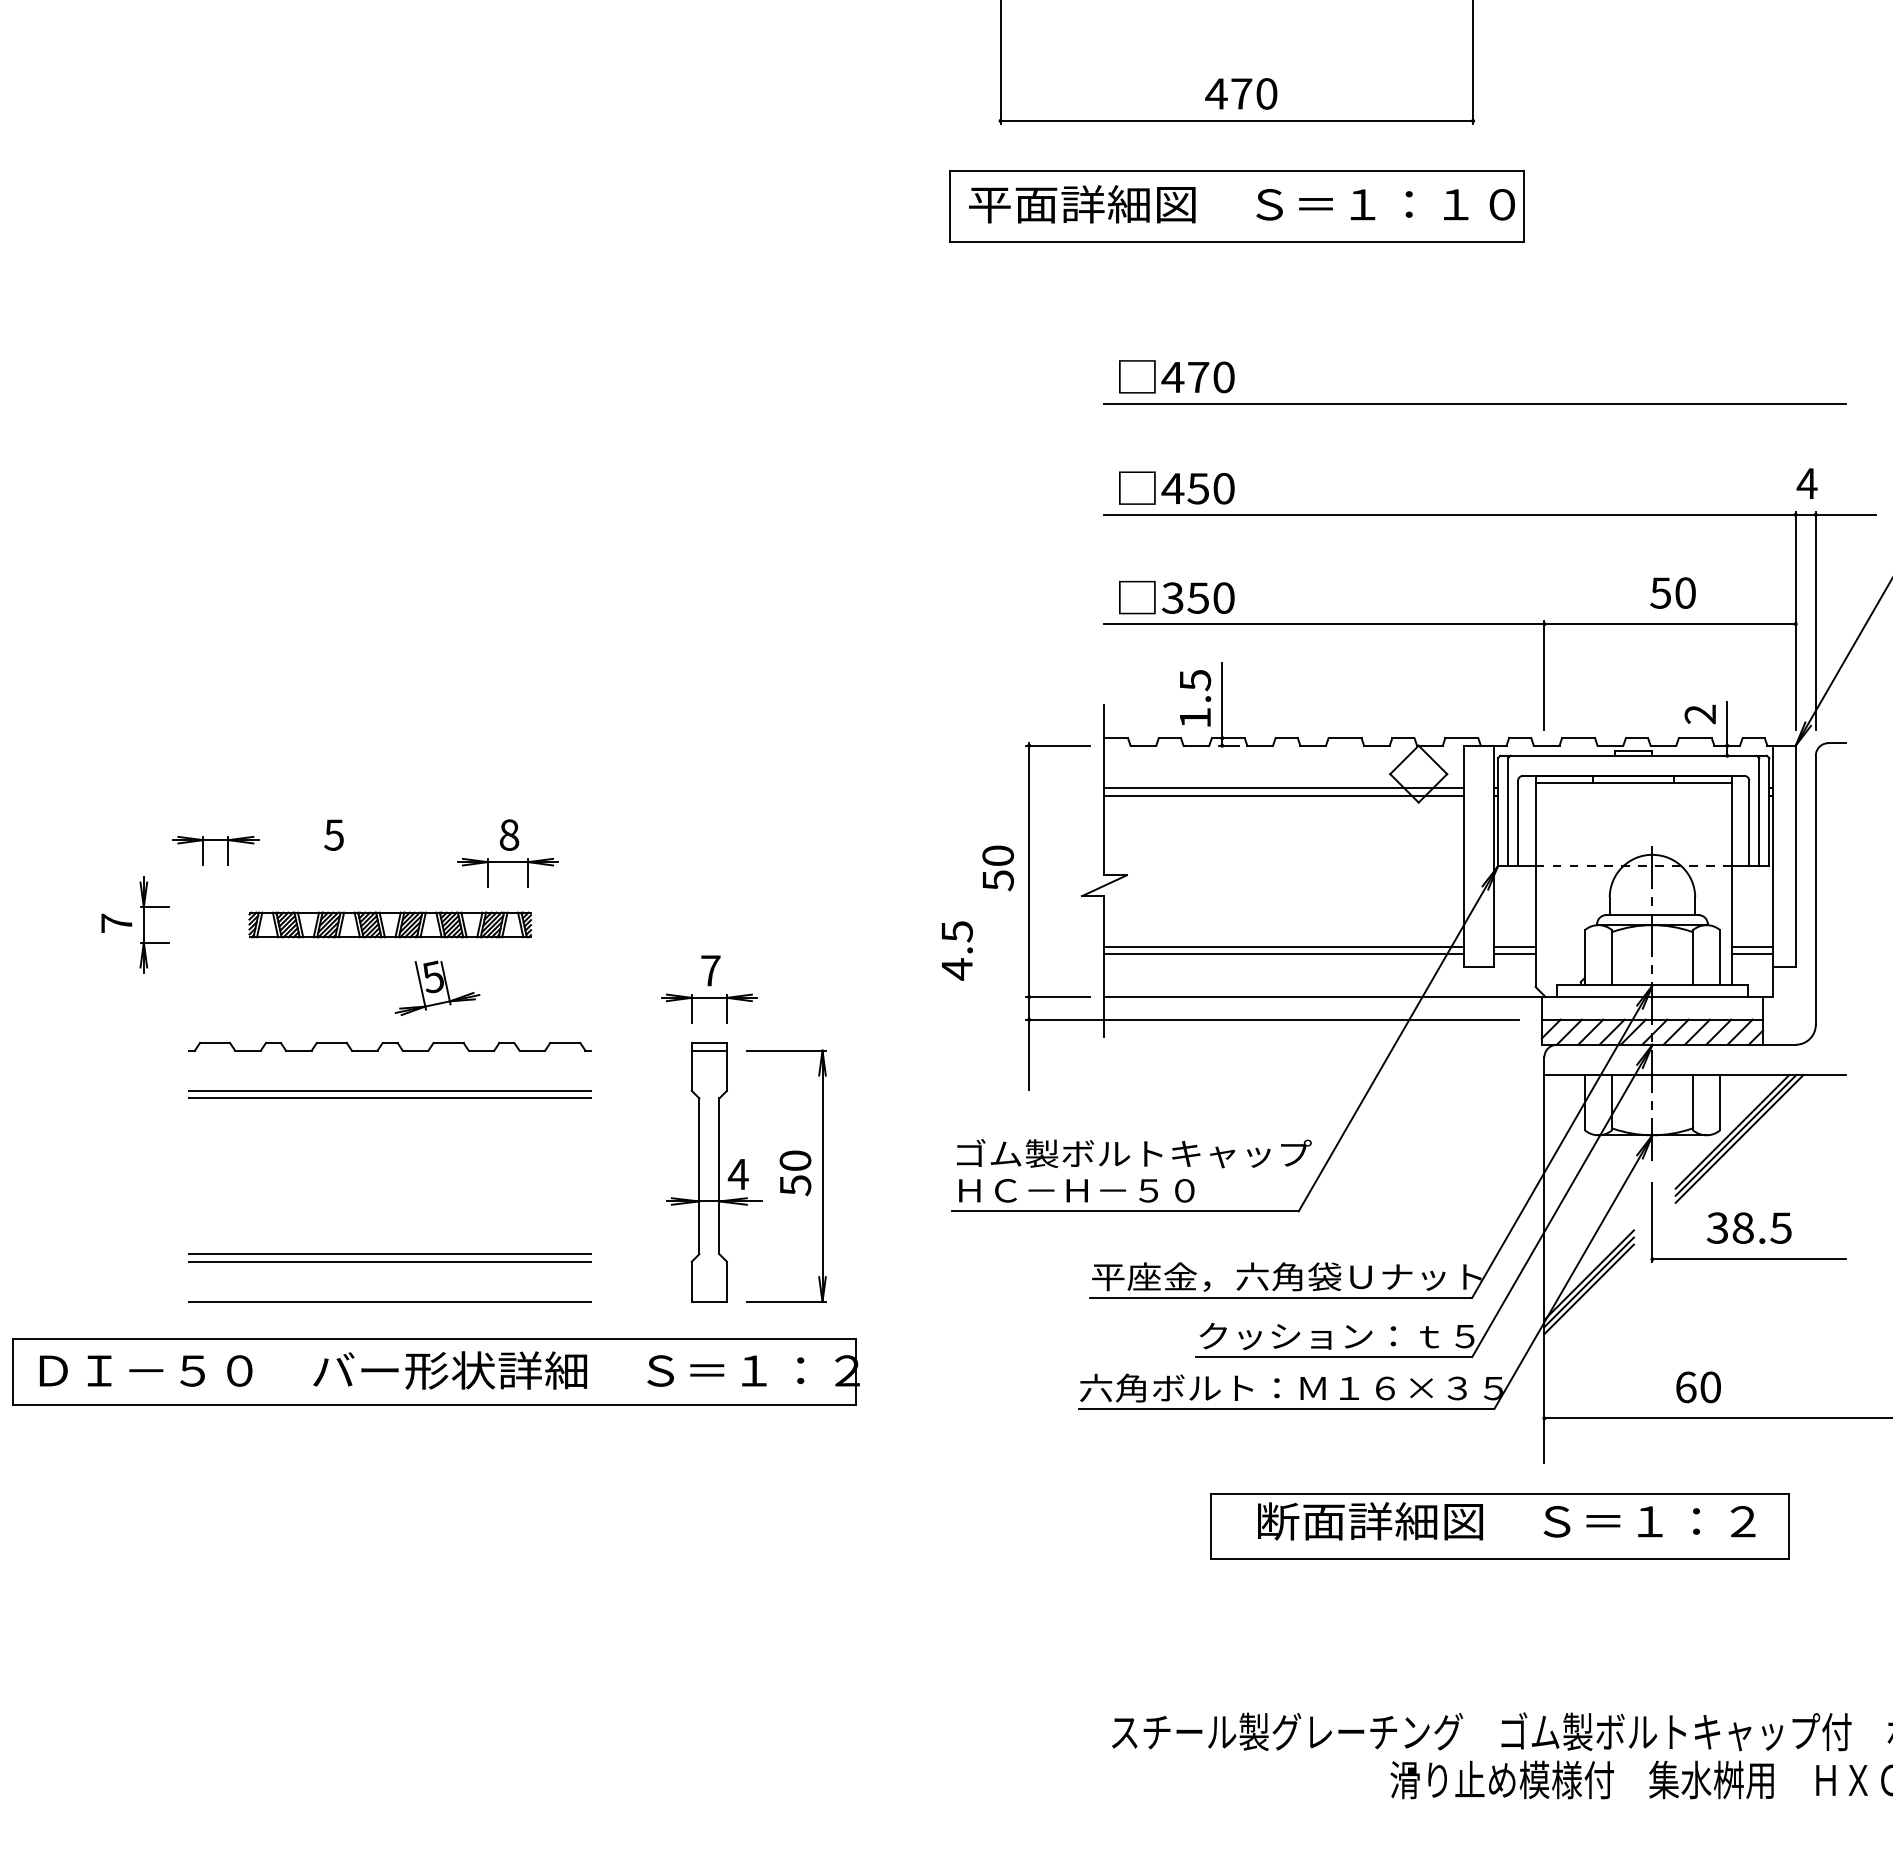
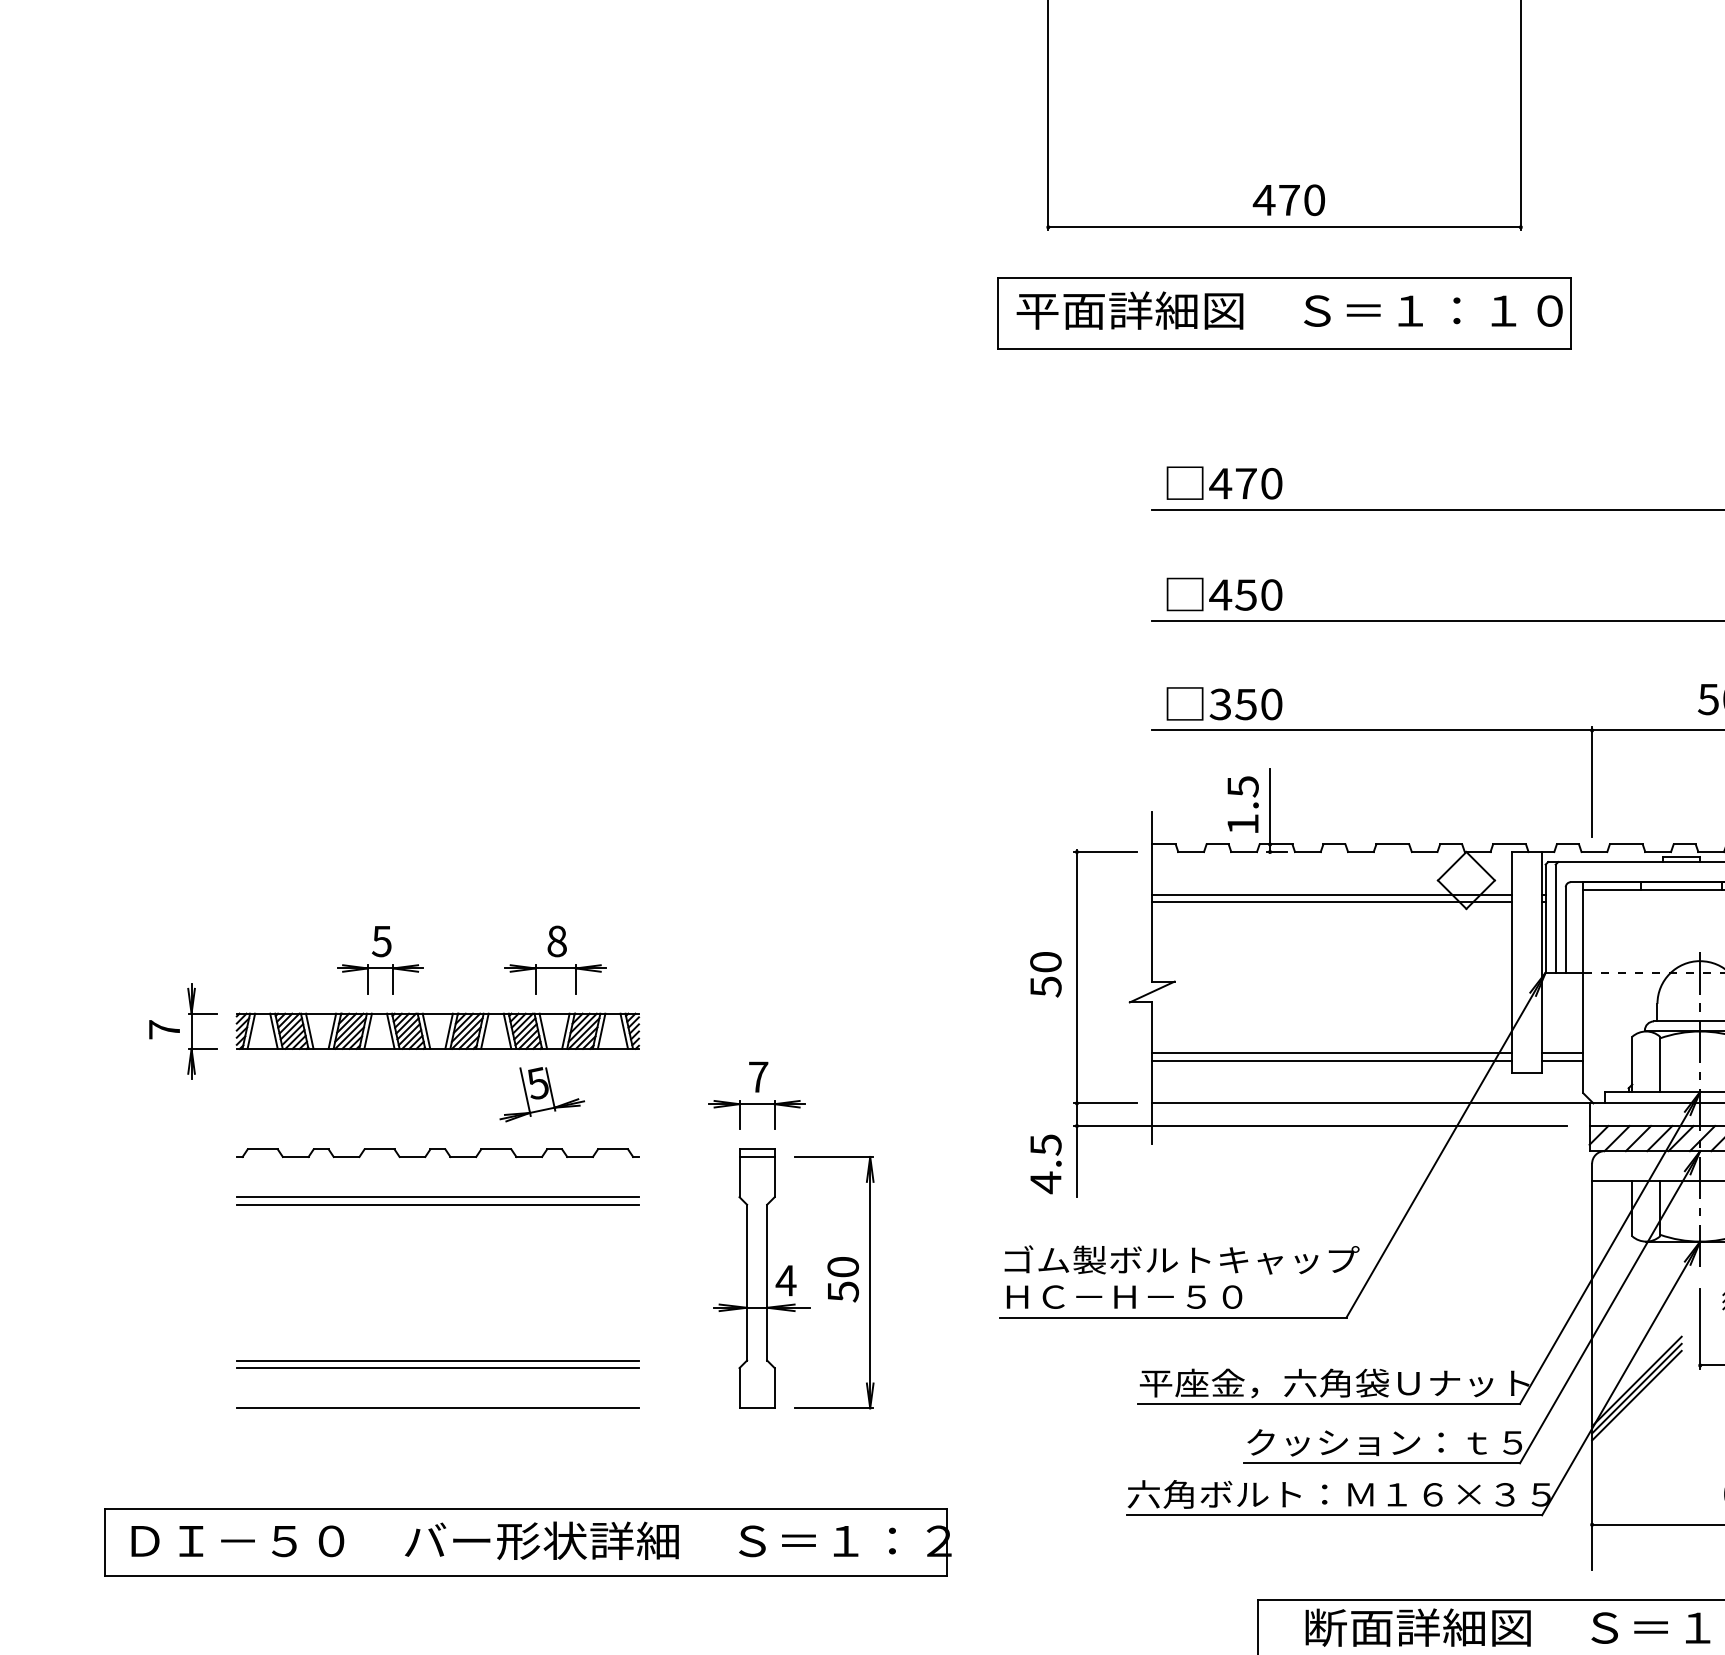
part: (215, 840) -> (380, 968), moved
part: (390, 924) -> (438, 1030), size x1.43
text: (957, 950) -> (1046, 1163), moved
part: (437, 987) -> (542, 1093), moved
part: (435, 1371) -> (527, 1541), moved

